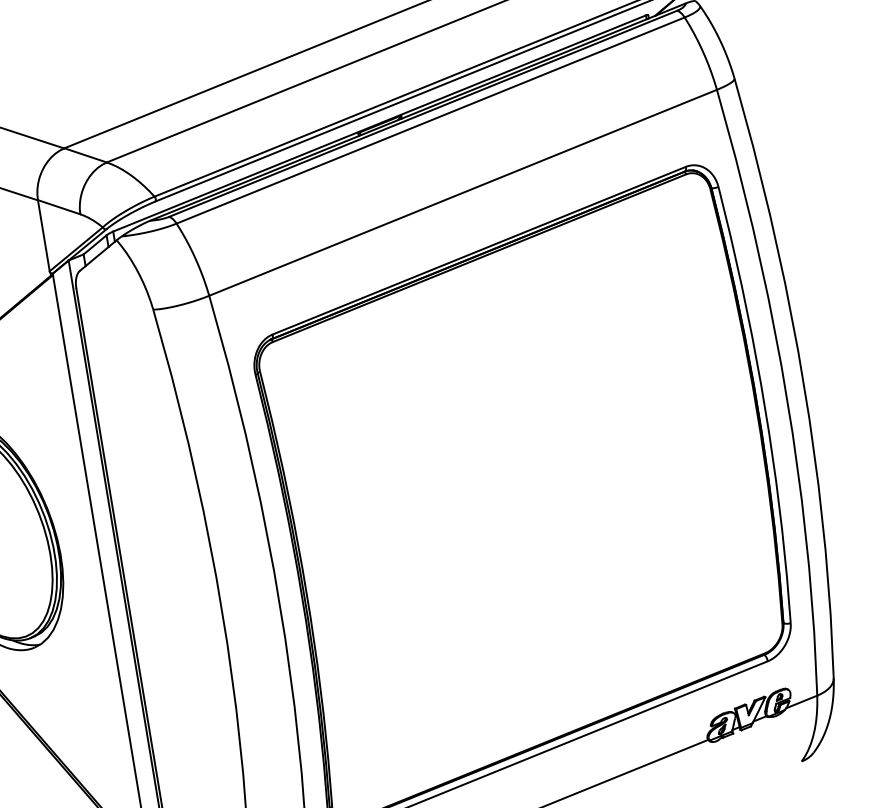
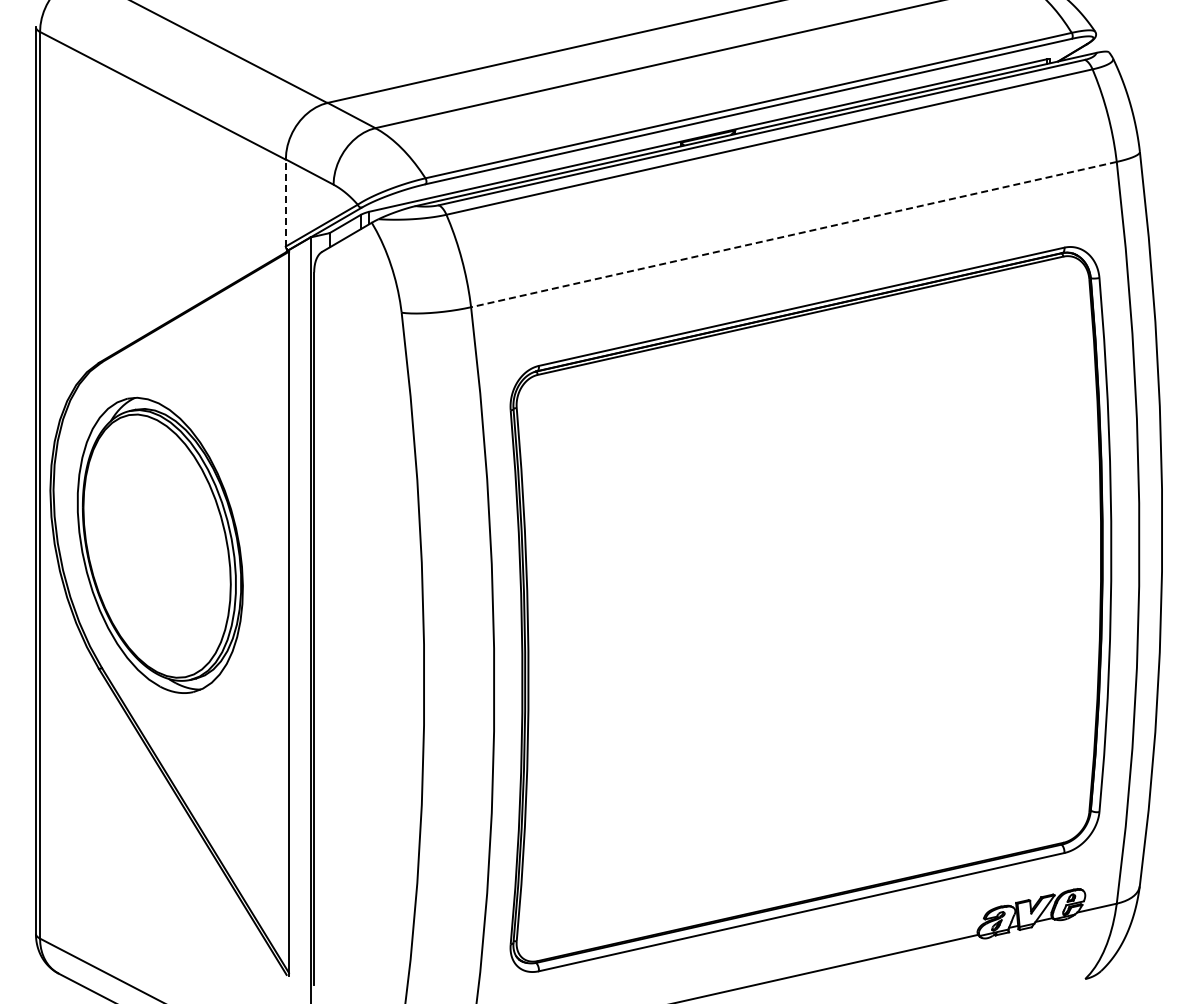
line: (462, 192) -> (793, 234), solid -> dashed
line: (43, 235) -> (285, 202), solid -> dashed

